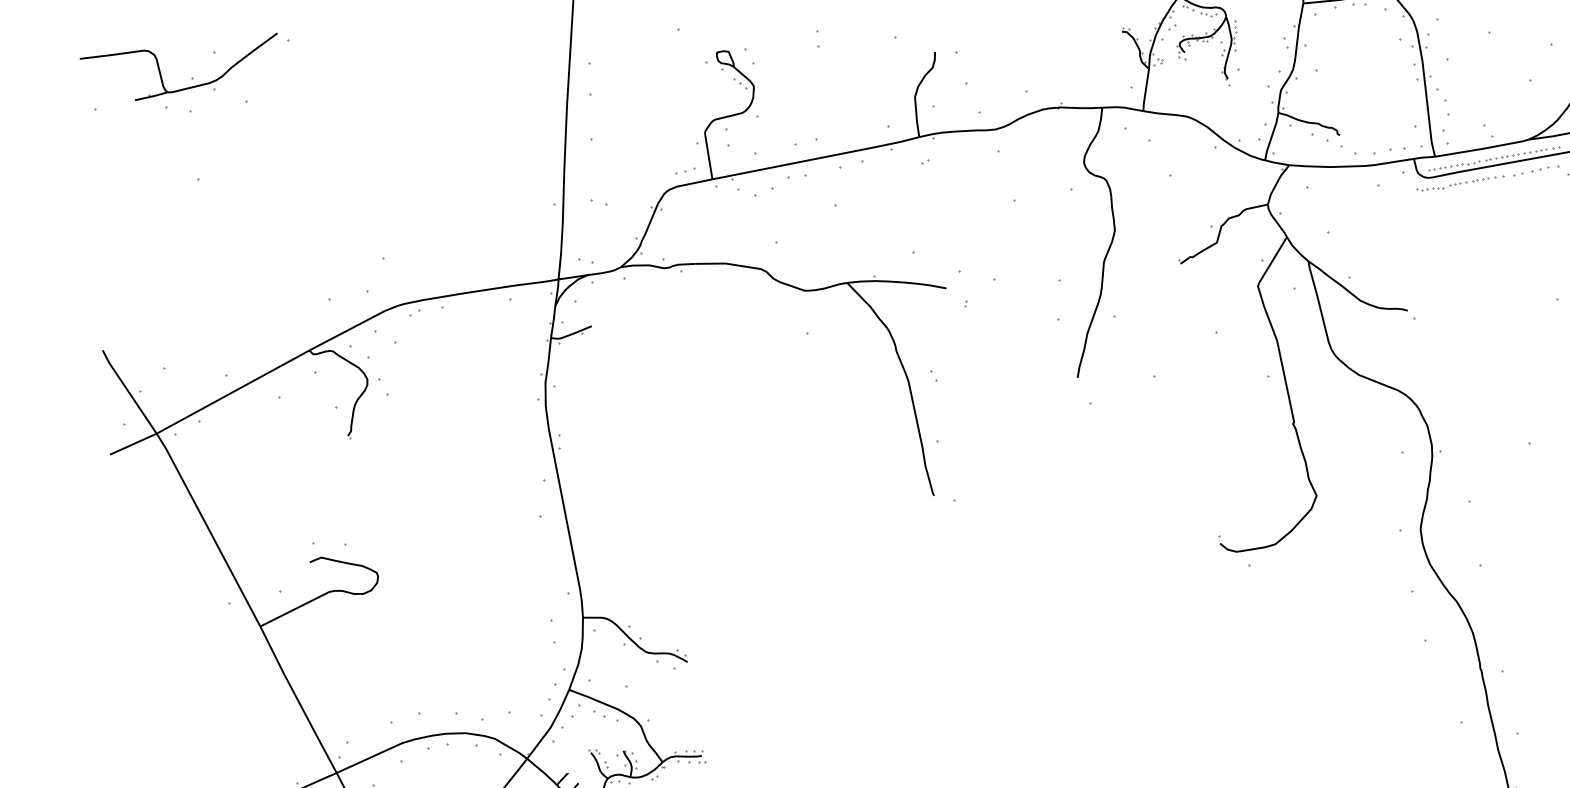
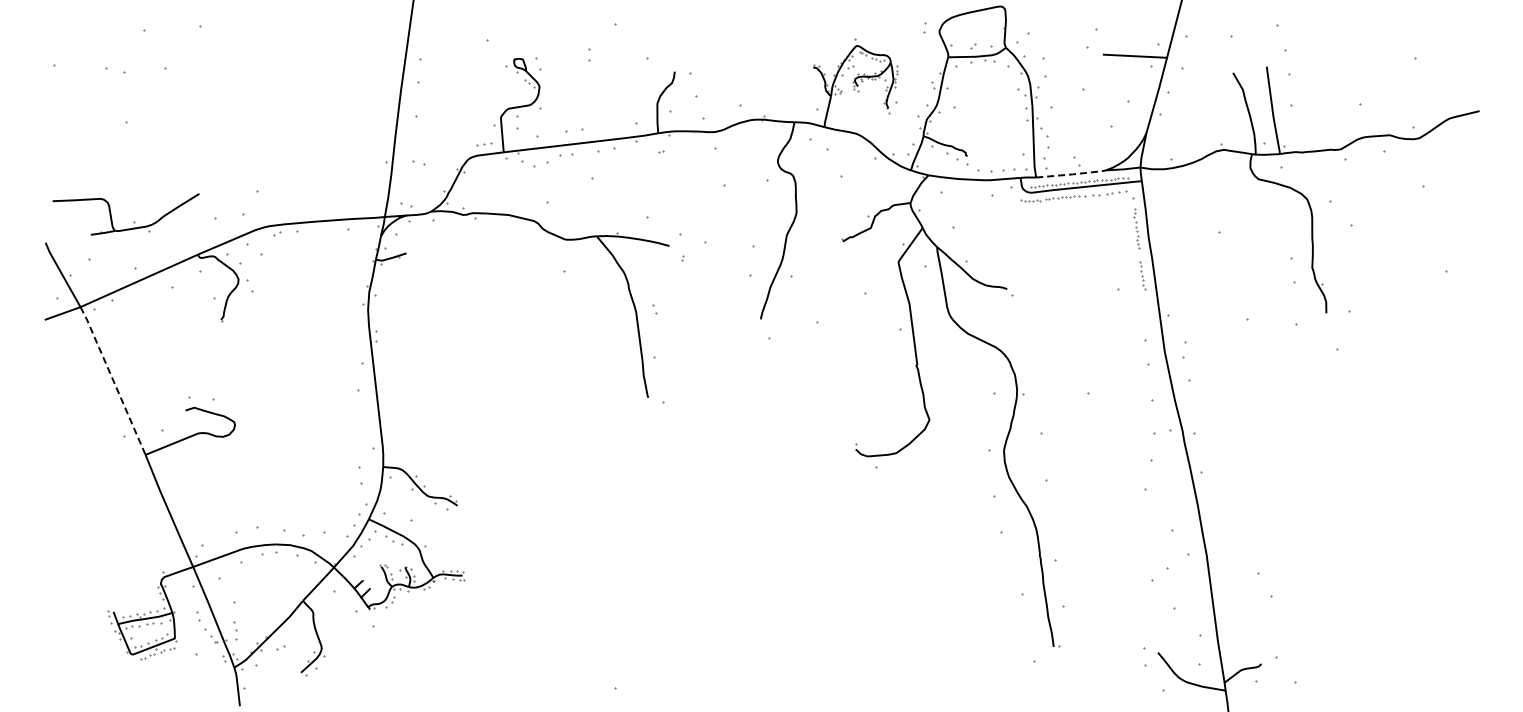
part: (191, 79) -> (133, 222), moved
line: (1483, 148) -> (1072, 174), solid -> dashed
line: (209, 529) -> (113, 380), solid -> dashed

